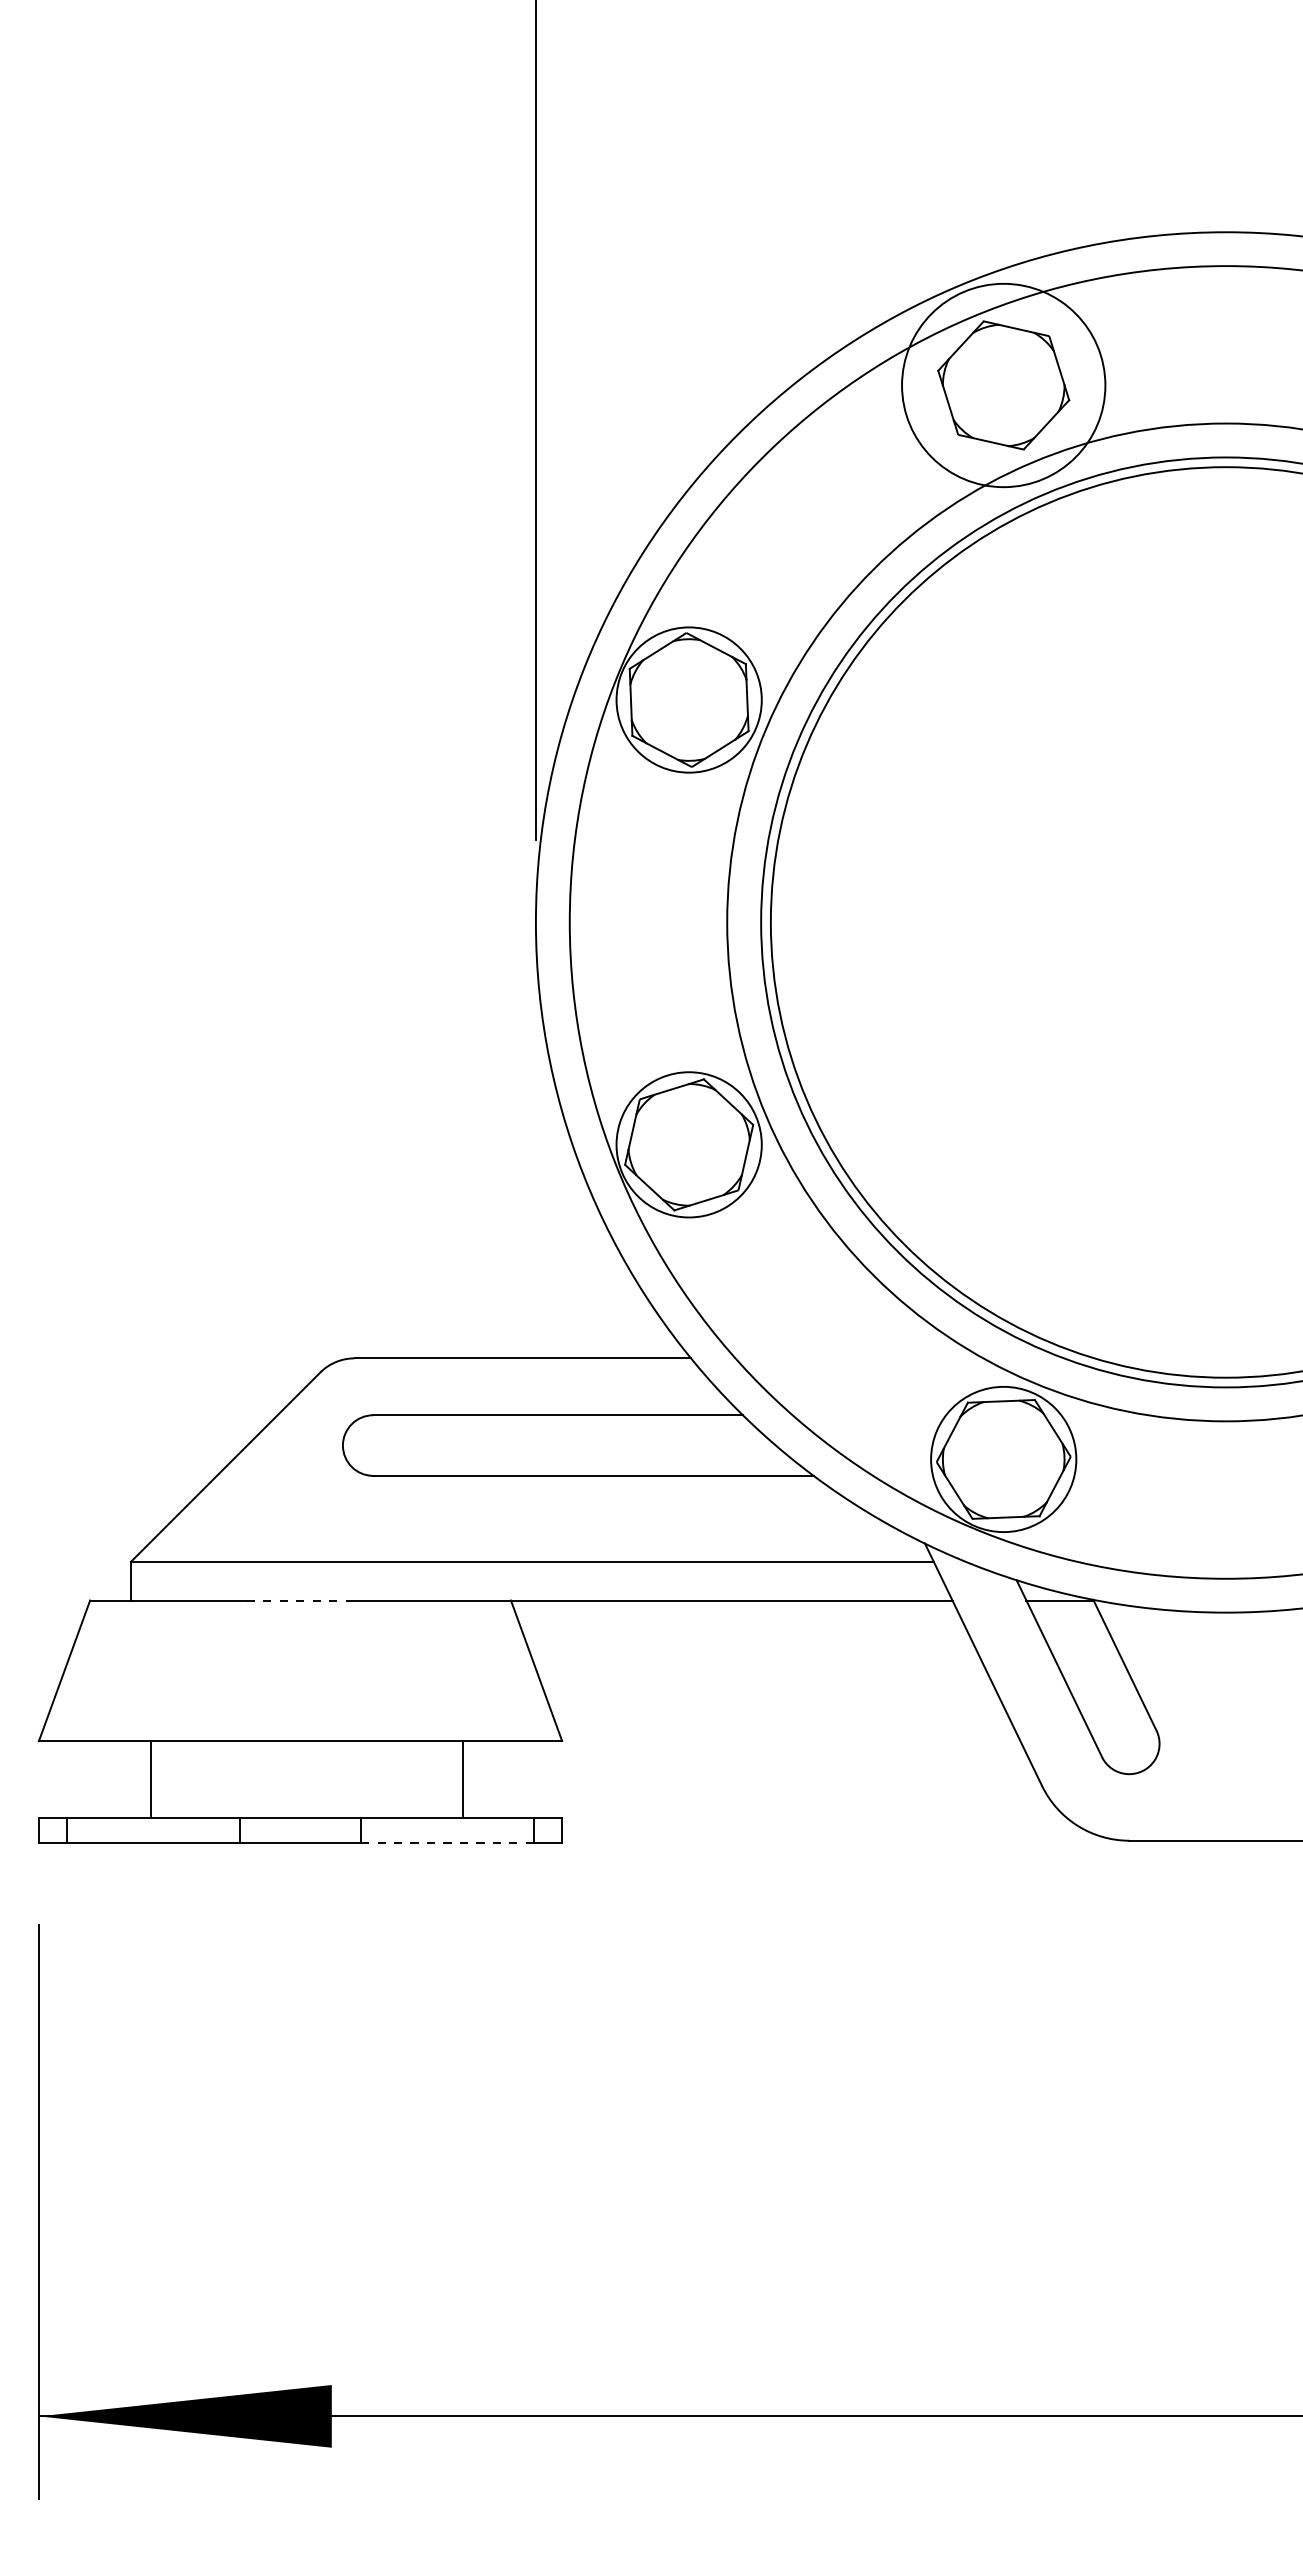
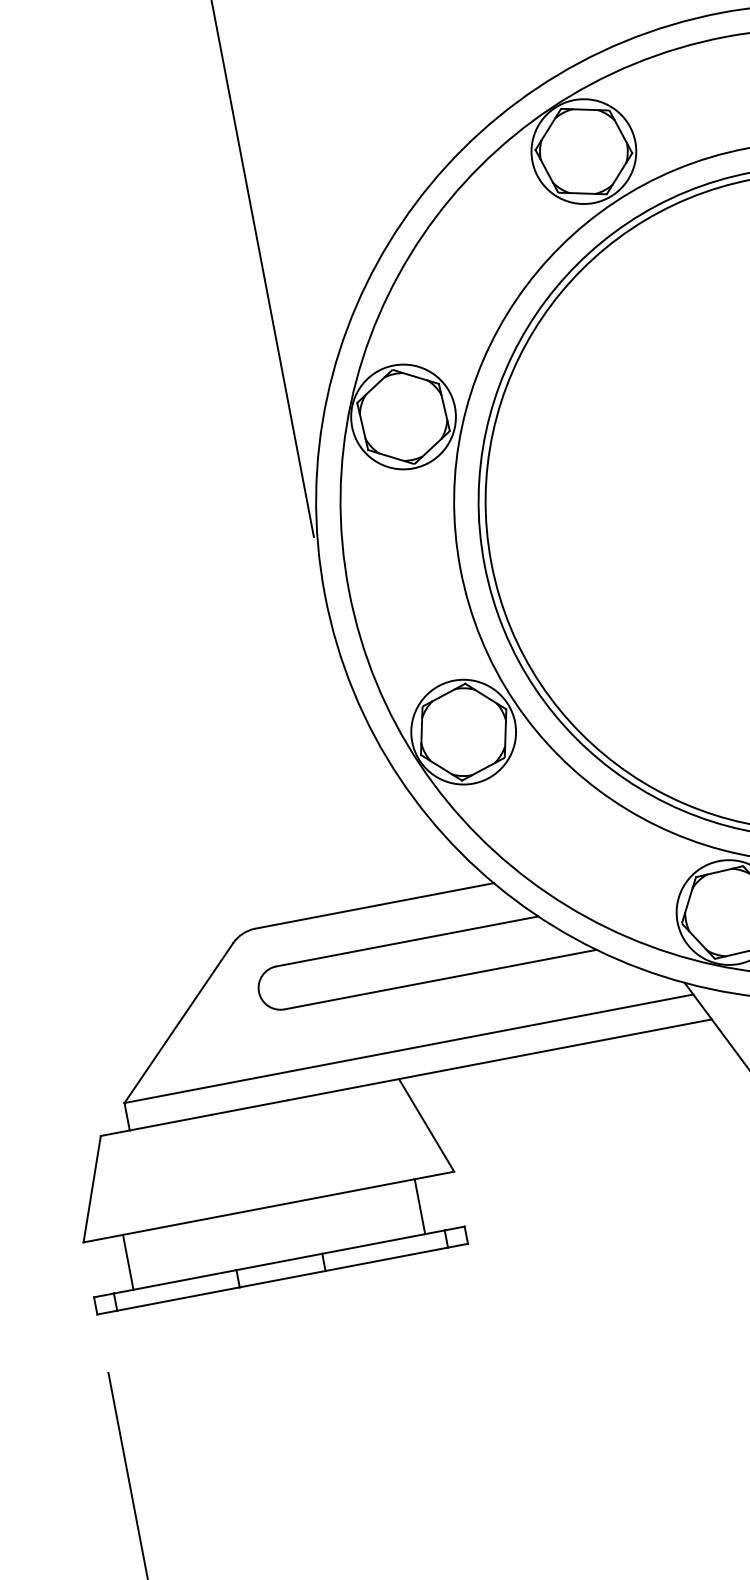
circle: (1003, 385) -> (583, 151), size x0.71
line: (300, 1600) -> (249, 1107), dashed -> solid
line: (150, 1779) -> (128, 1262), moved
line: (463, 1779) -> (420, 1206), moved
line: (447, 1842) -> (386, 1259), dashed -> solid

